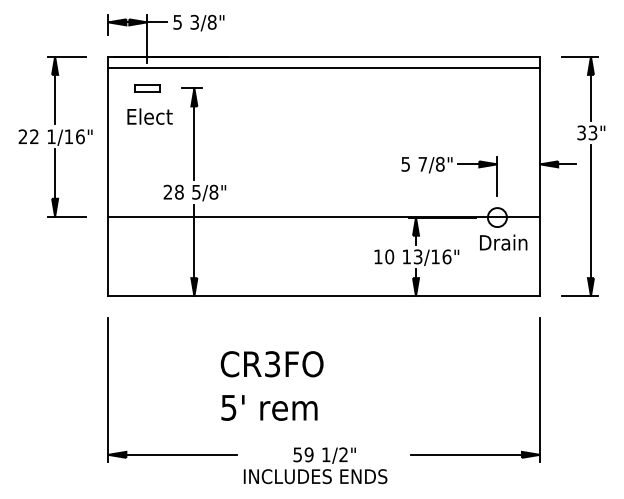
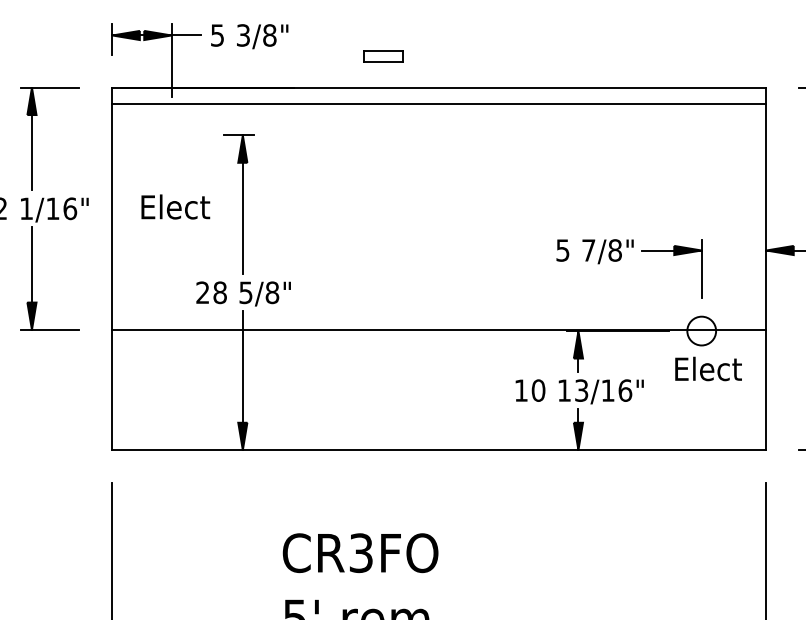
part: (147, 88) -> (383, 56), moved
text: (149, 116) -> (174, 206), moved
text: (504, 242) -> (712, 368), Drain -> Elect

